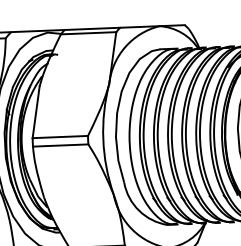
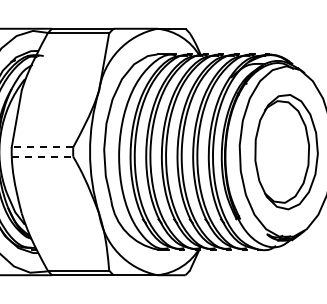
line: (60, 137) -> (42, 147), solid -> dashed
line: (60, 145) -> (42, 156), solid -> dashed

